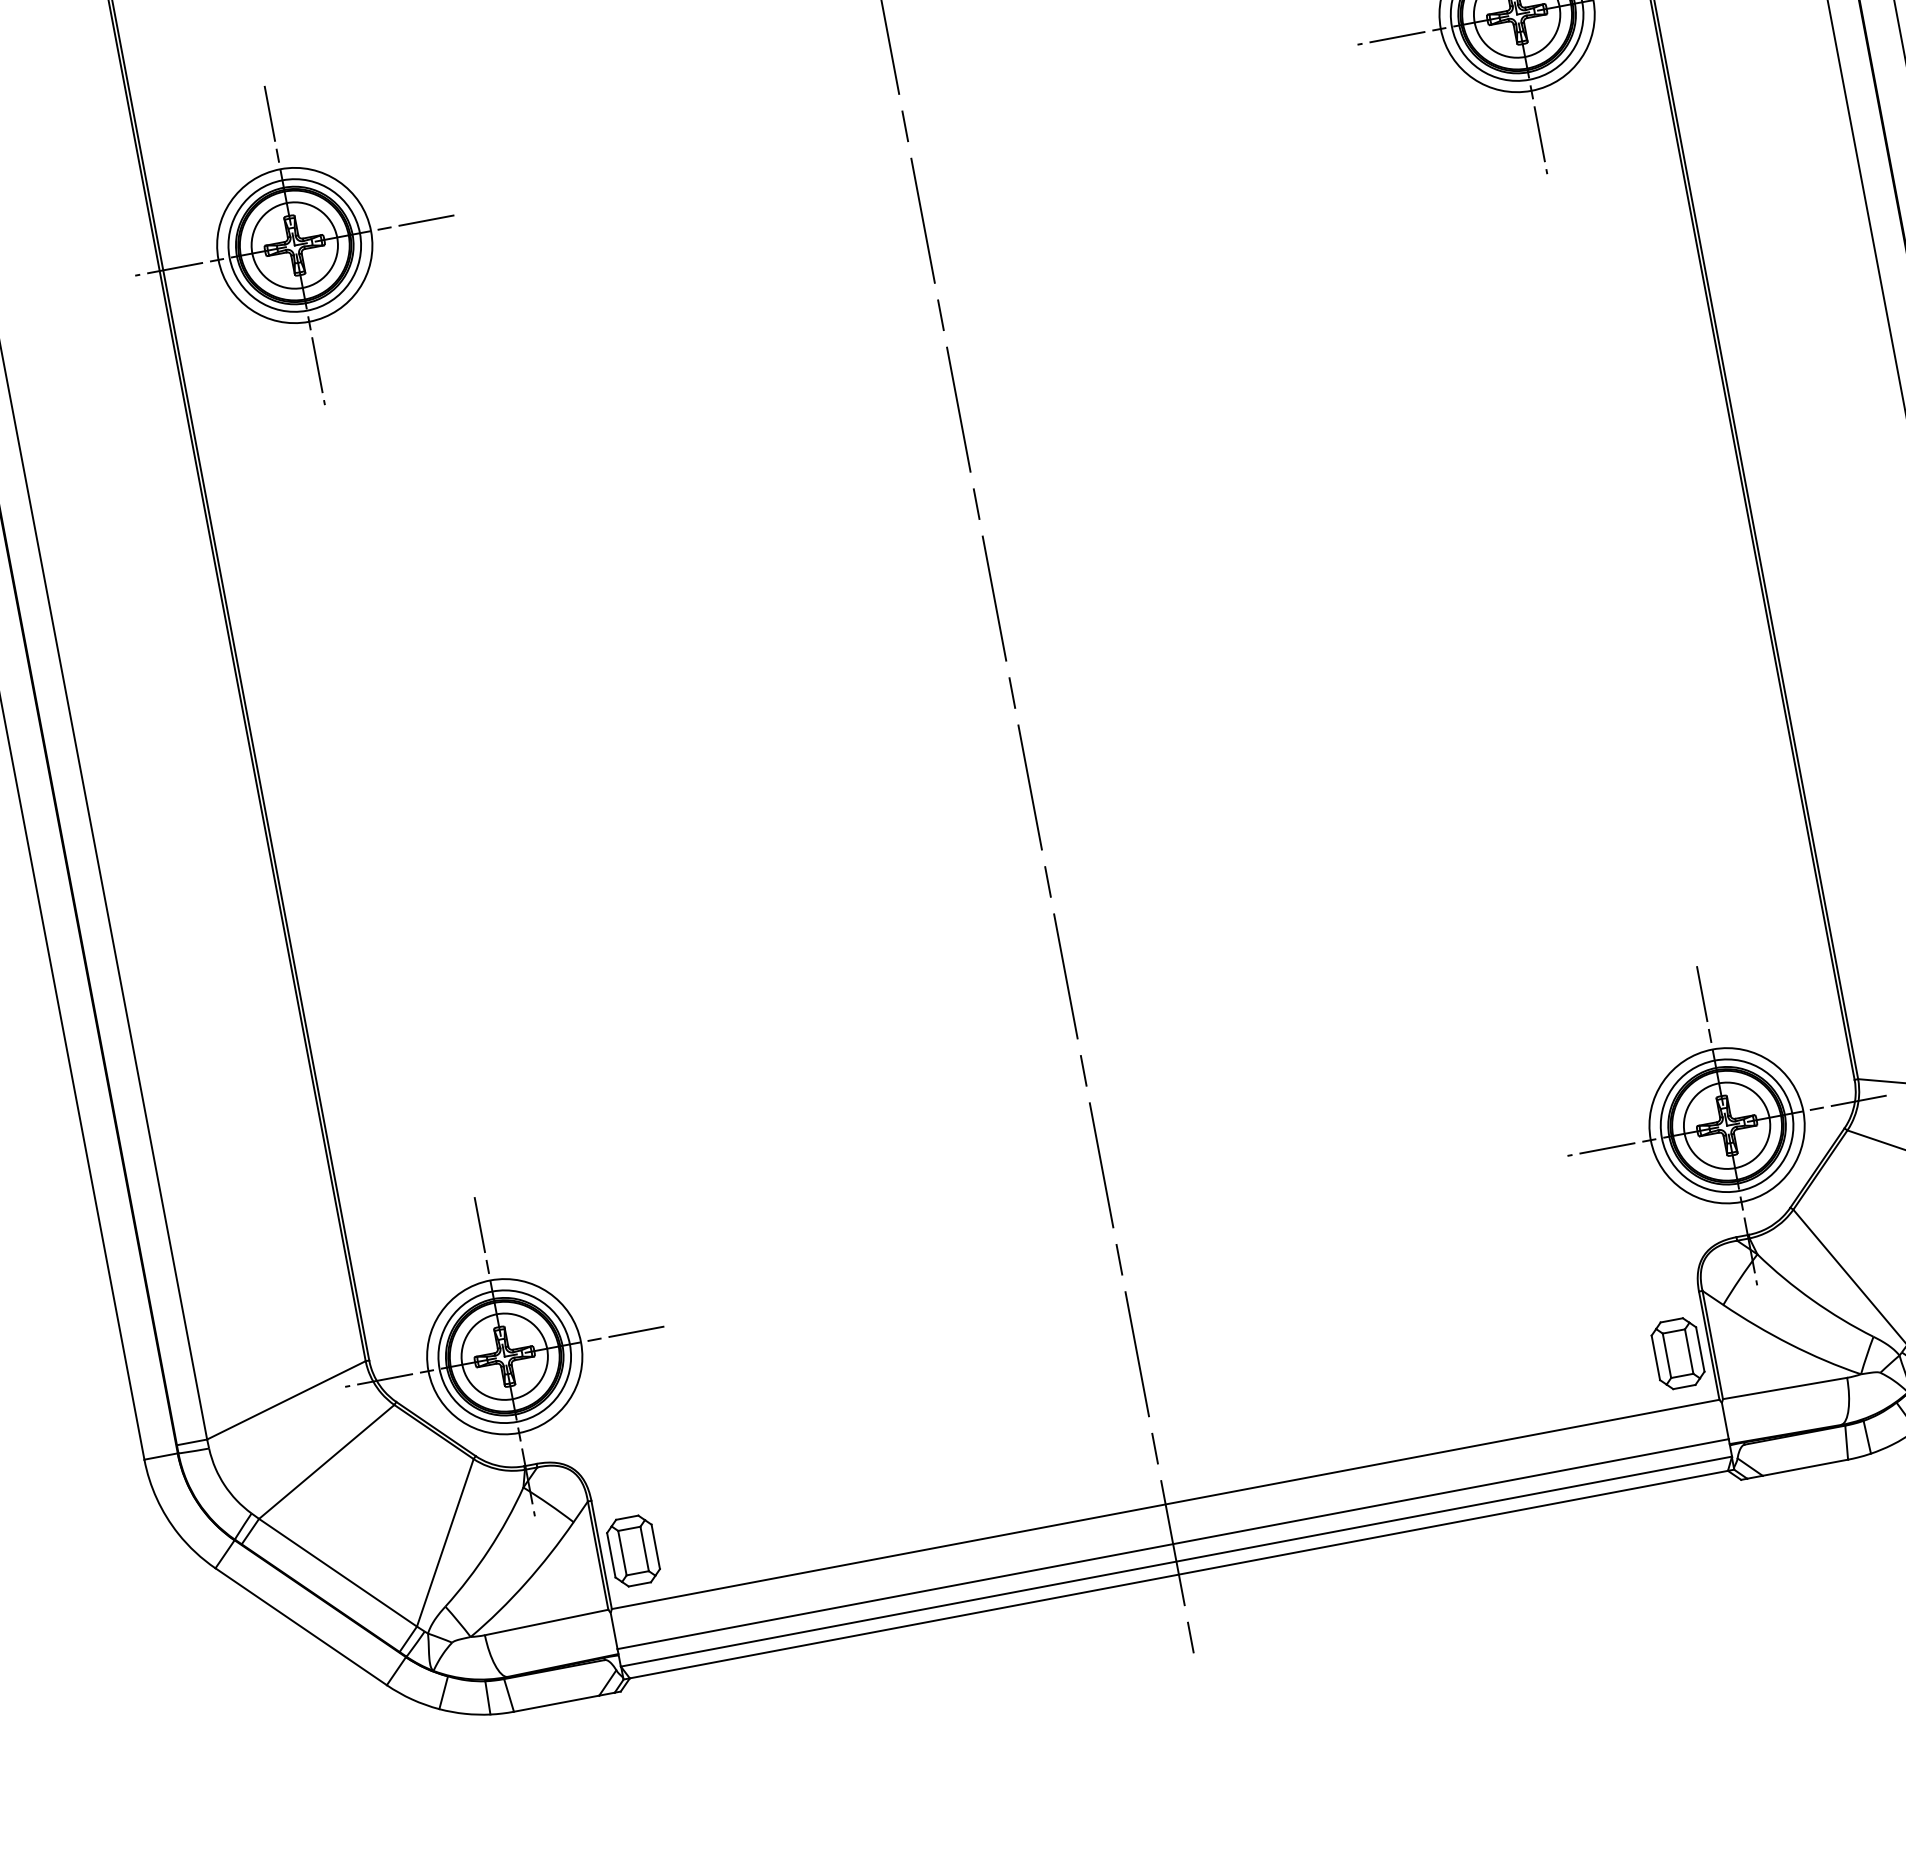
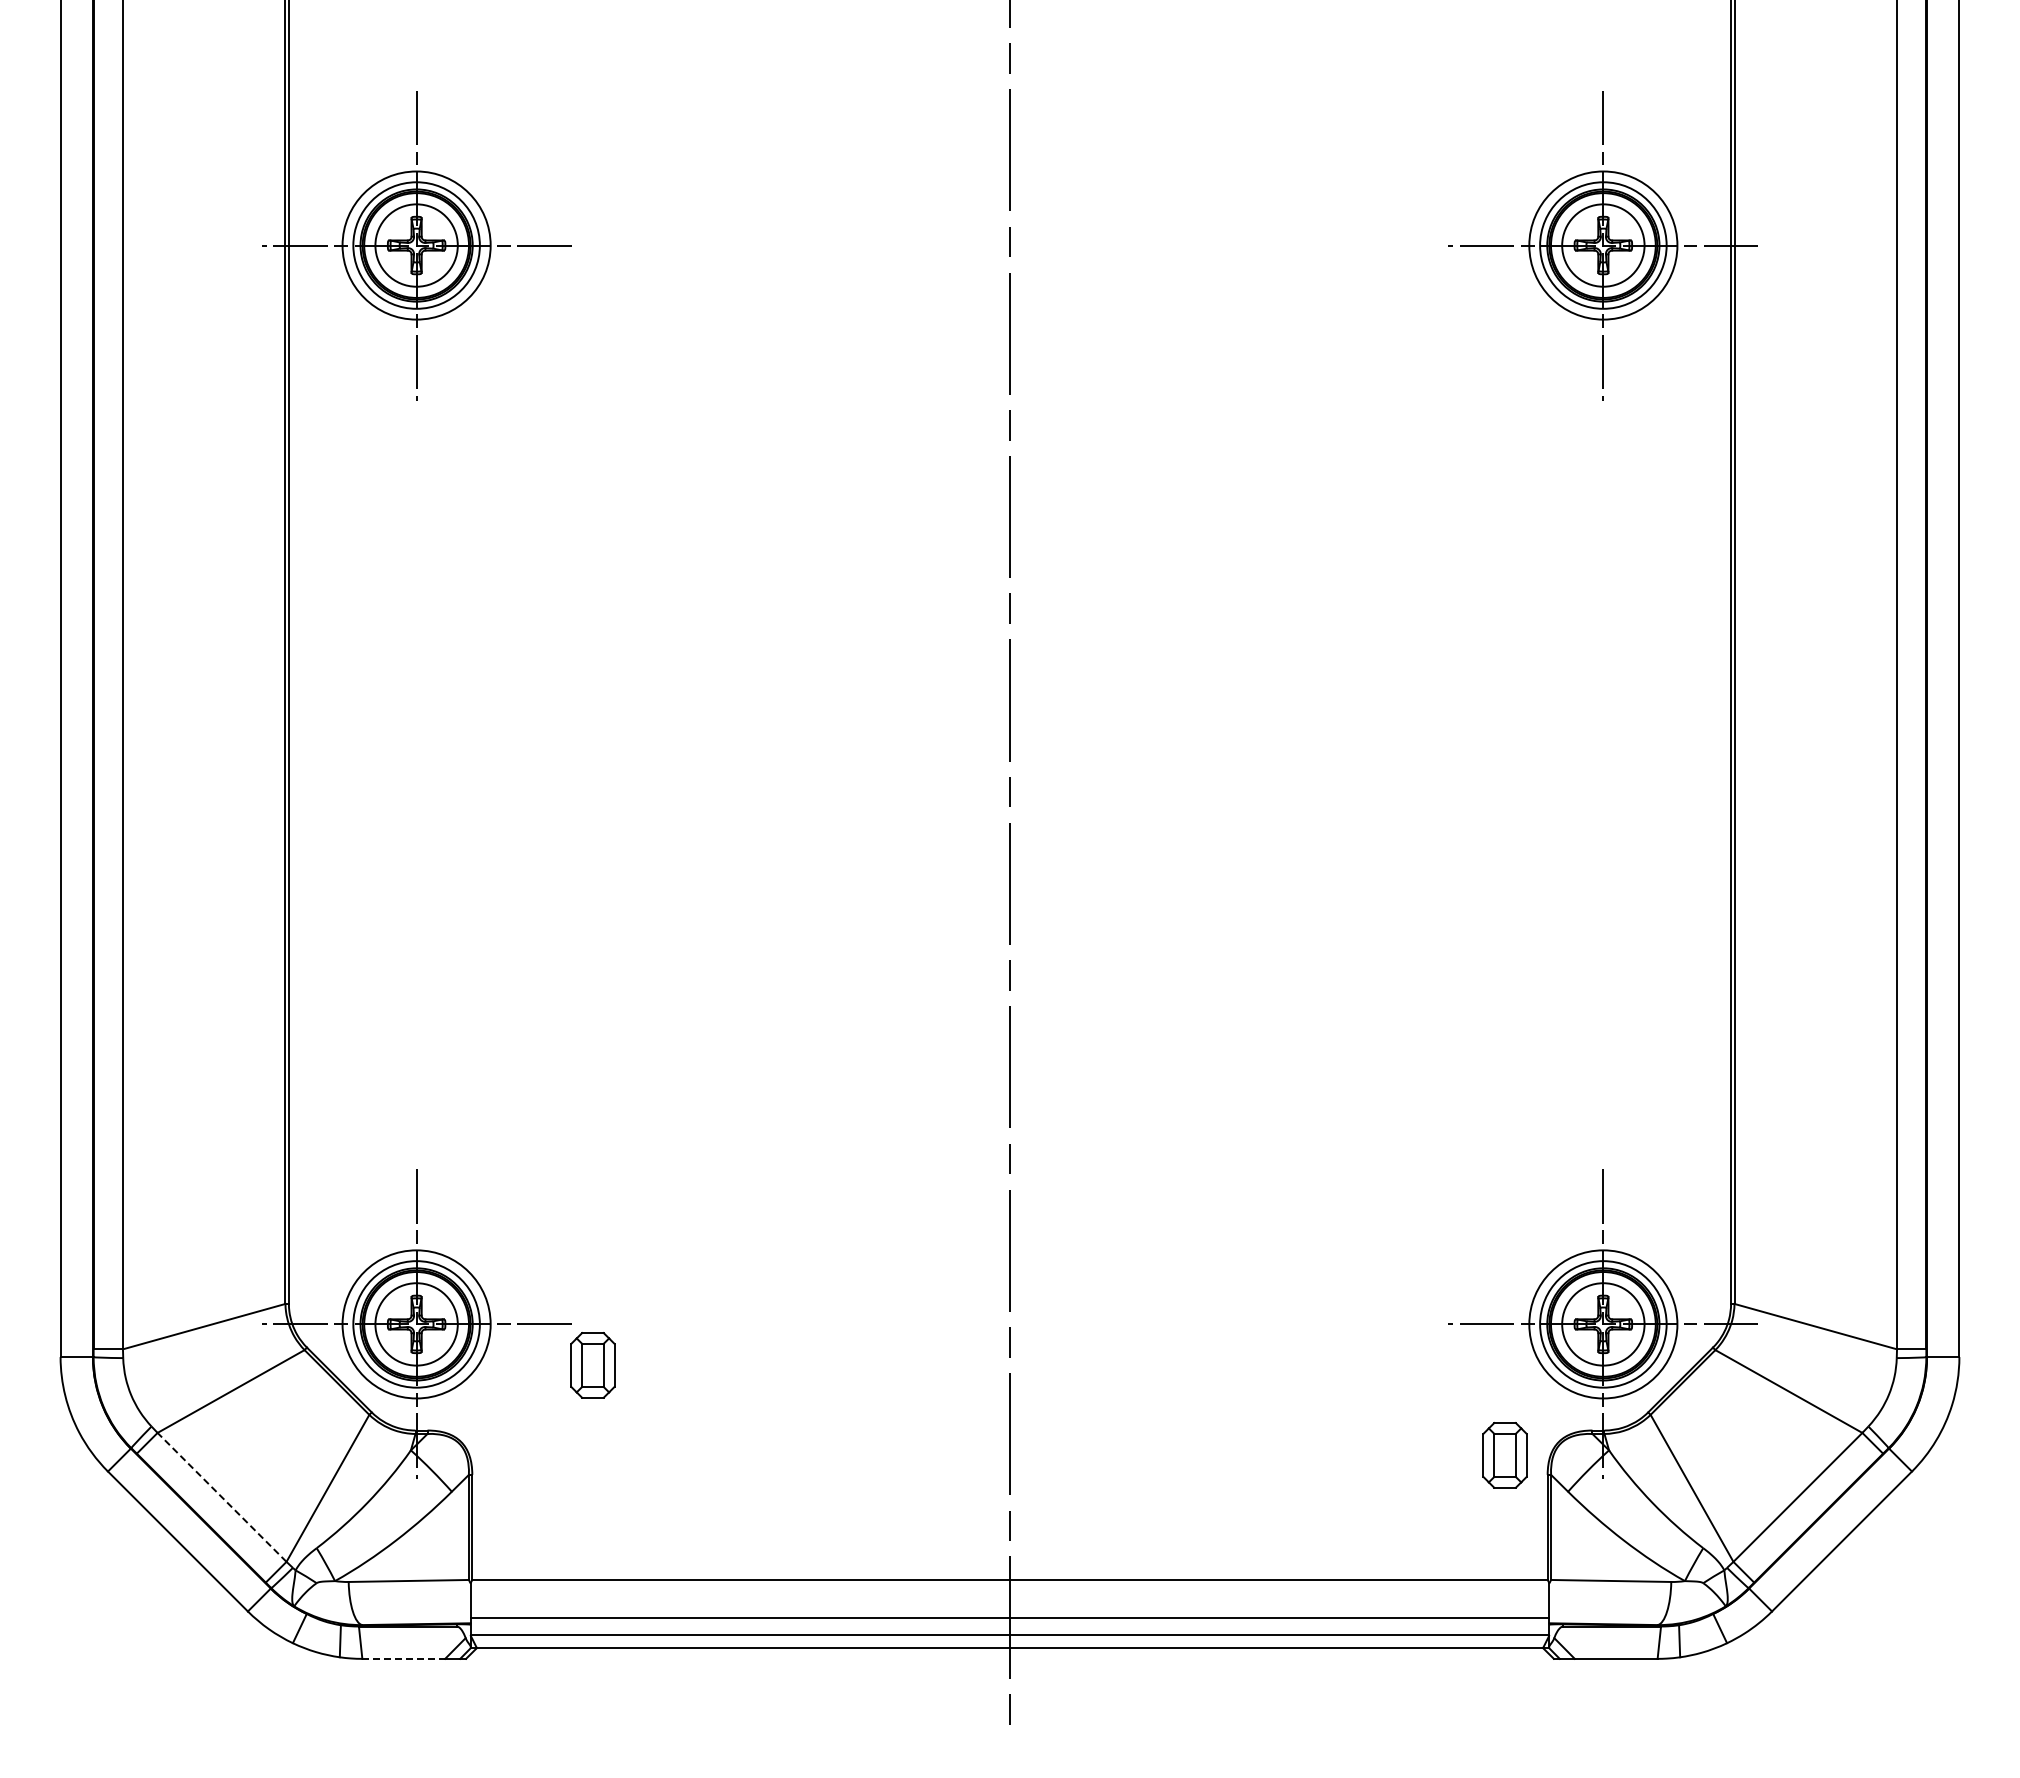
part: (1677, 1353) -> (1504, 1455), moved
part: (633, 1551) -> (592, 1365), moved
line: (337, 1572) -> (221, 1497), solid -> dashed
line: (557, 1703) -> (404, 1658), solid -> dashed

